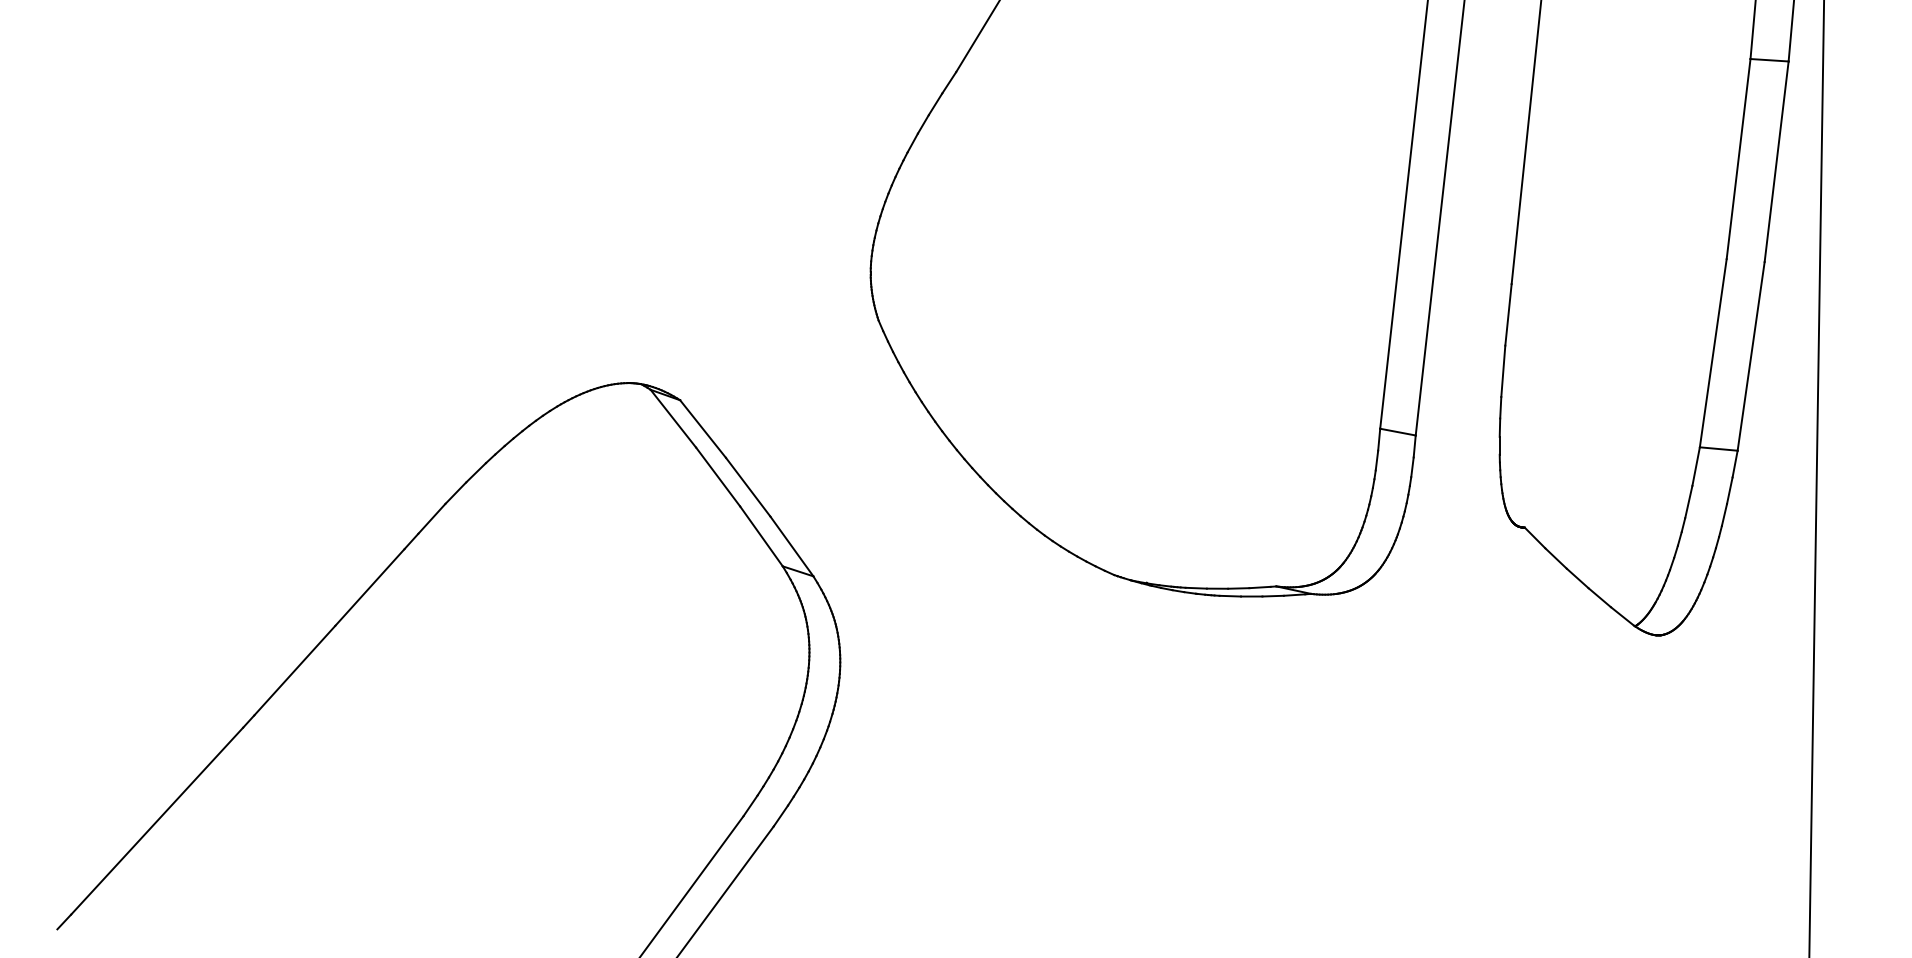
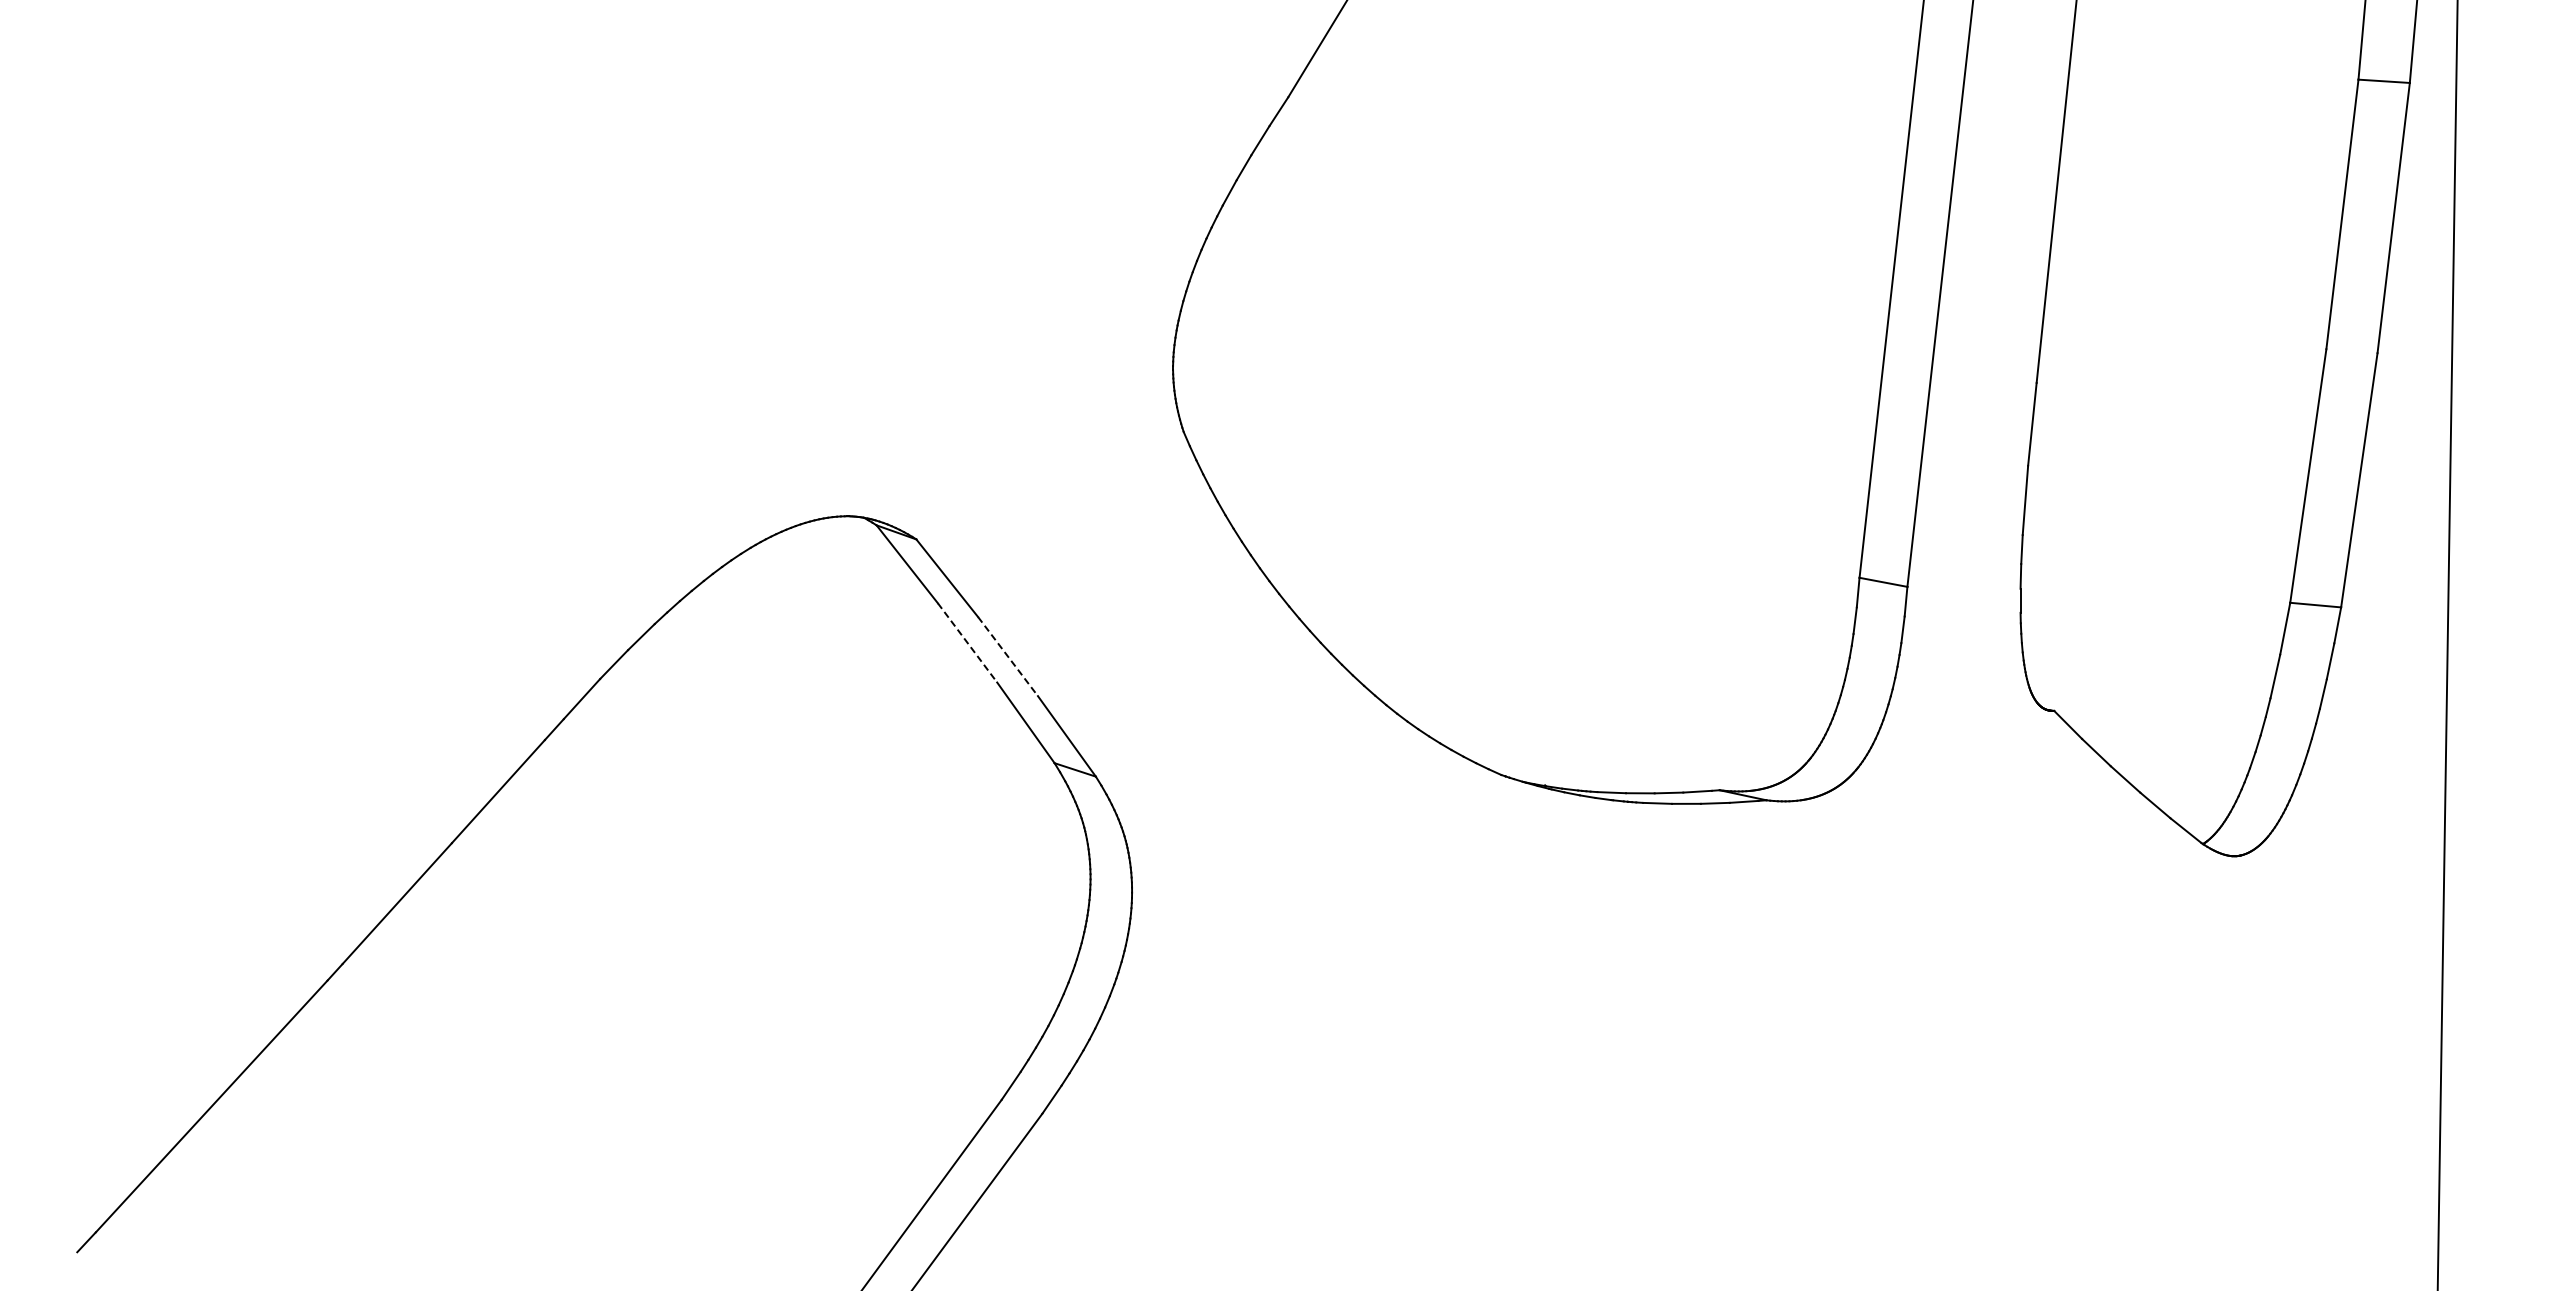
line: (718, 476) -> (967, 642), solid -> dashed
line: (748, 487) -> (1008, 656), solid -> dashed

